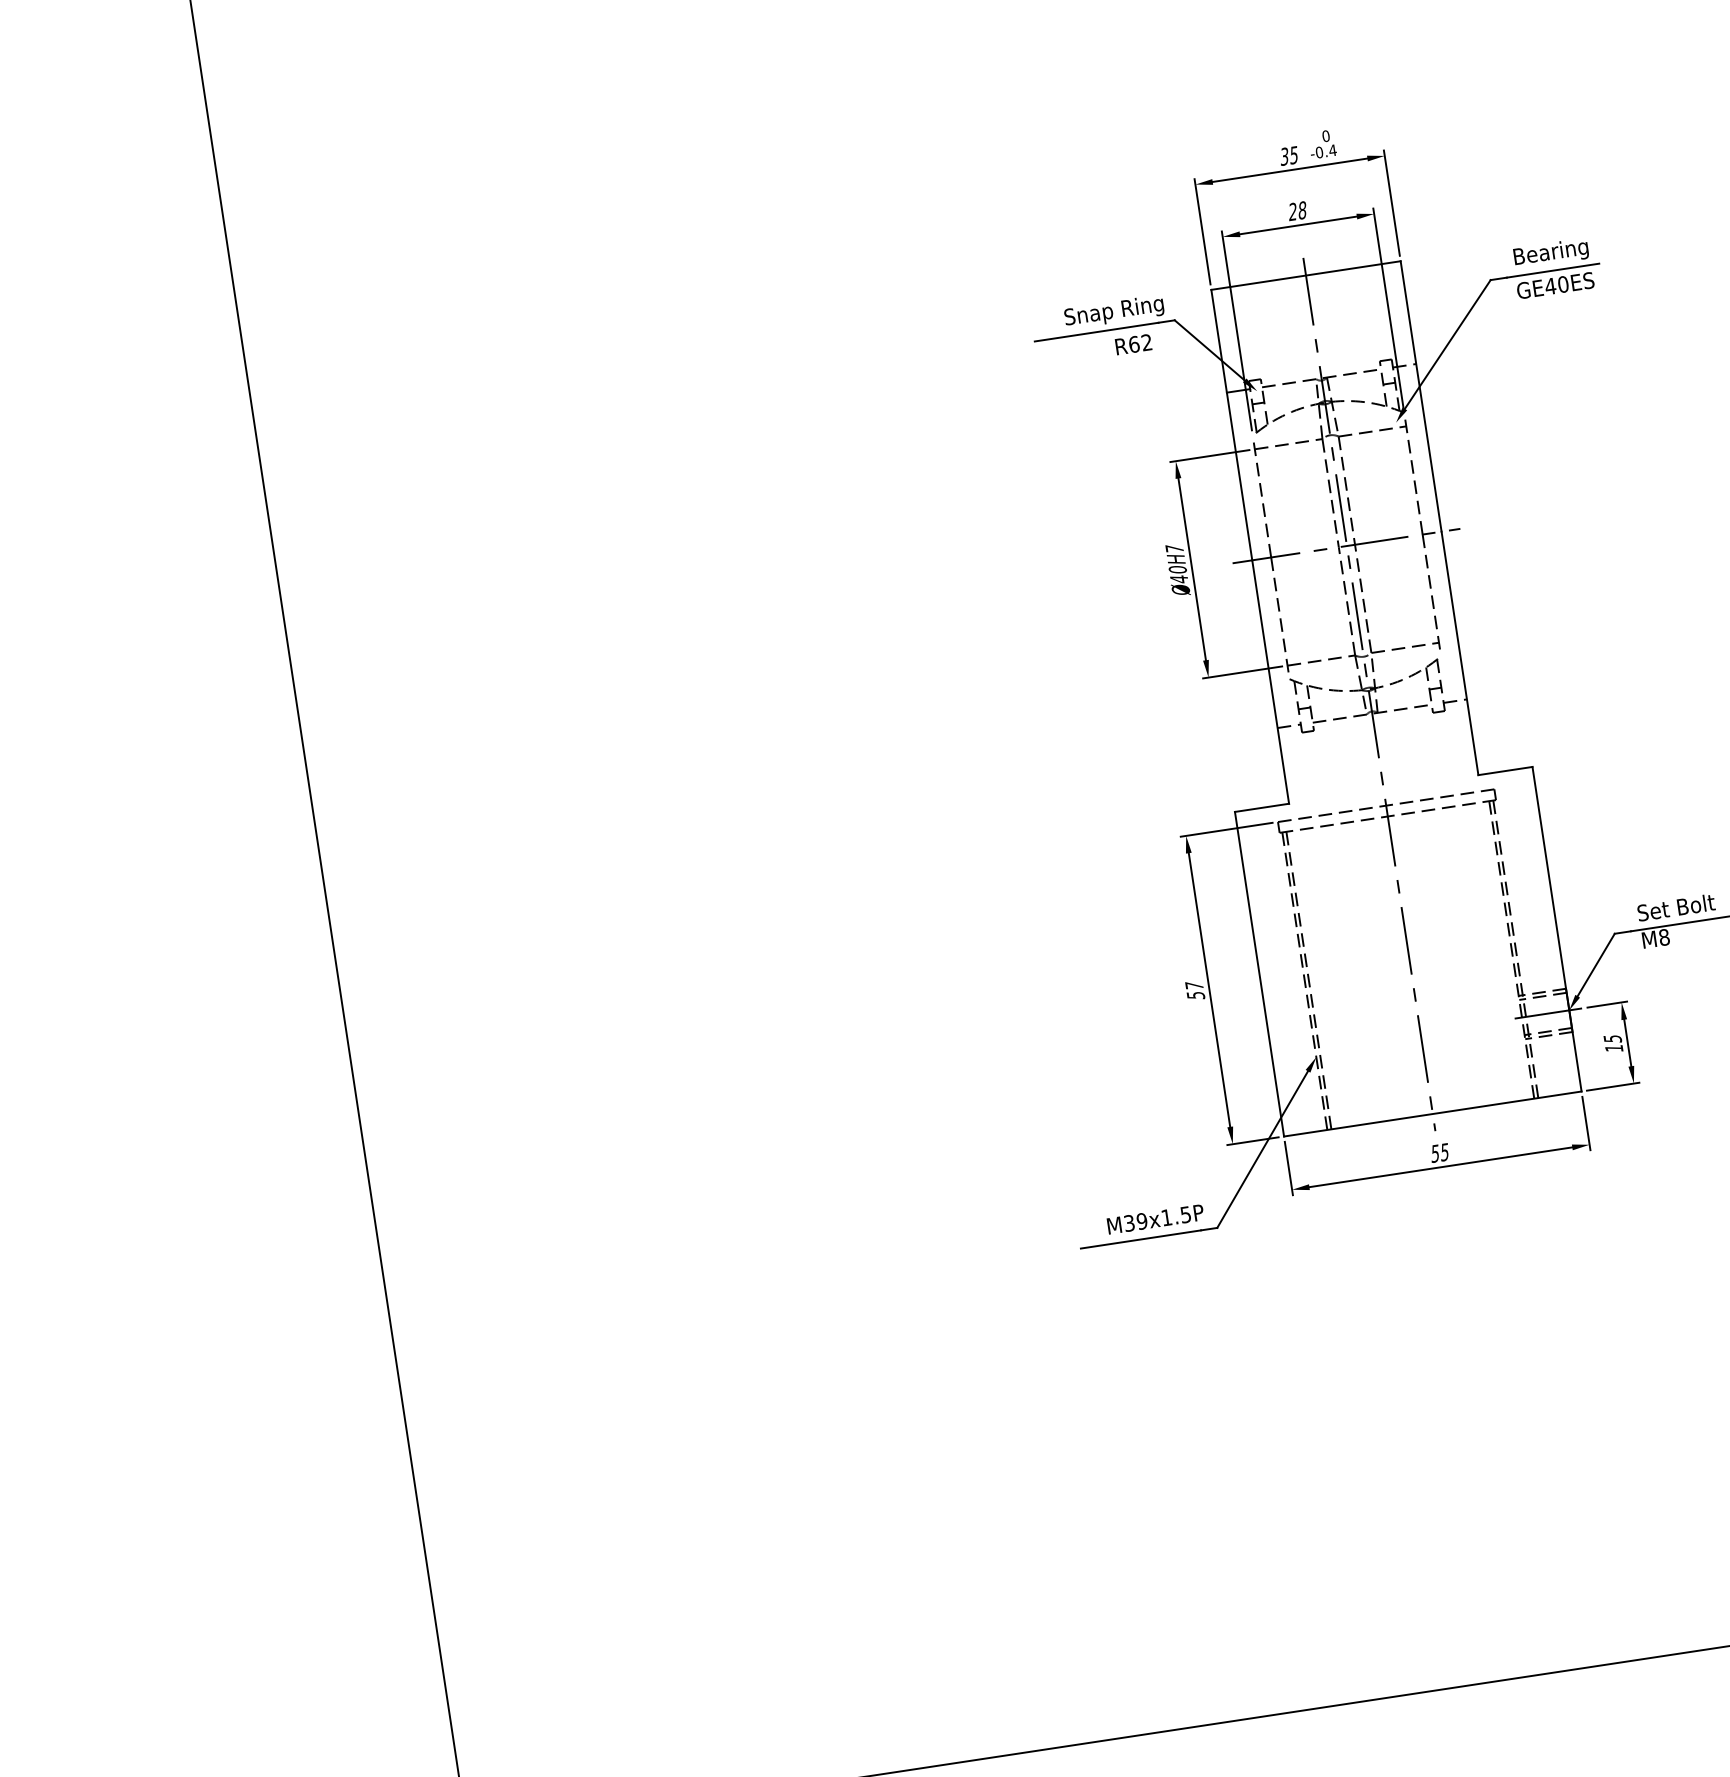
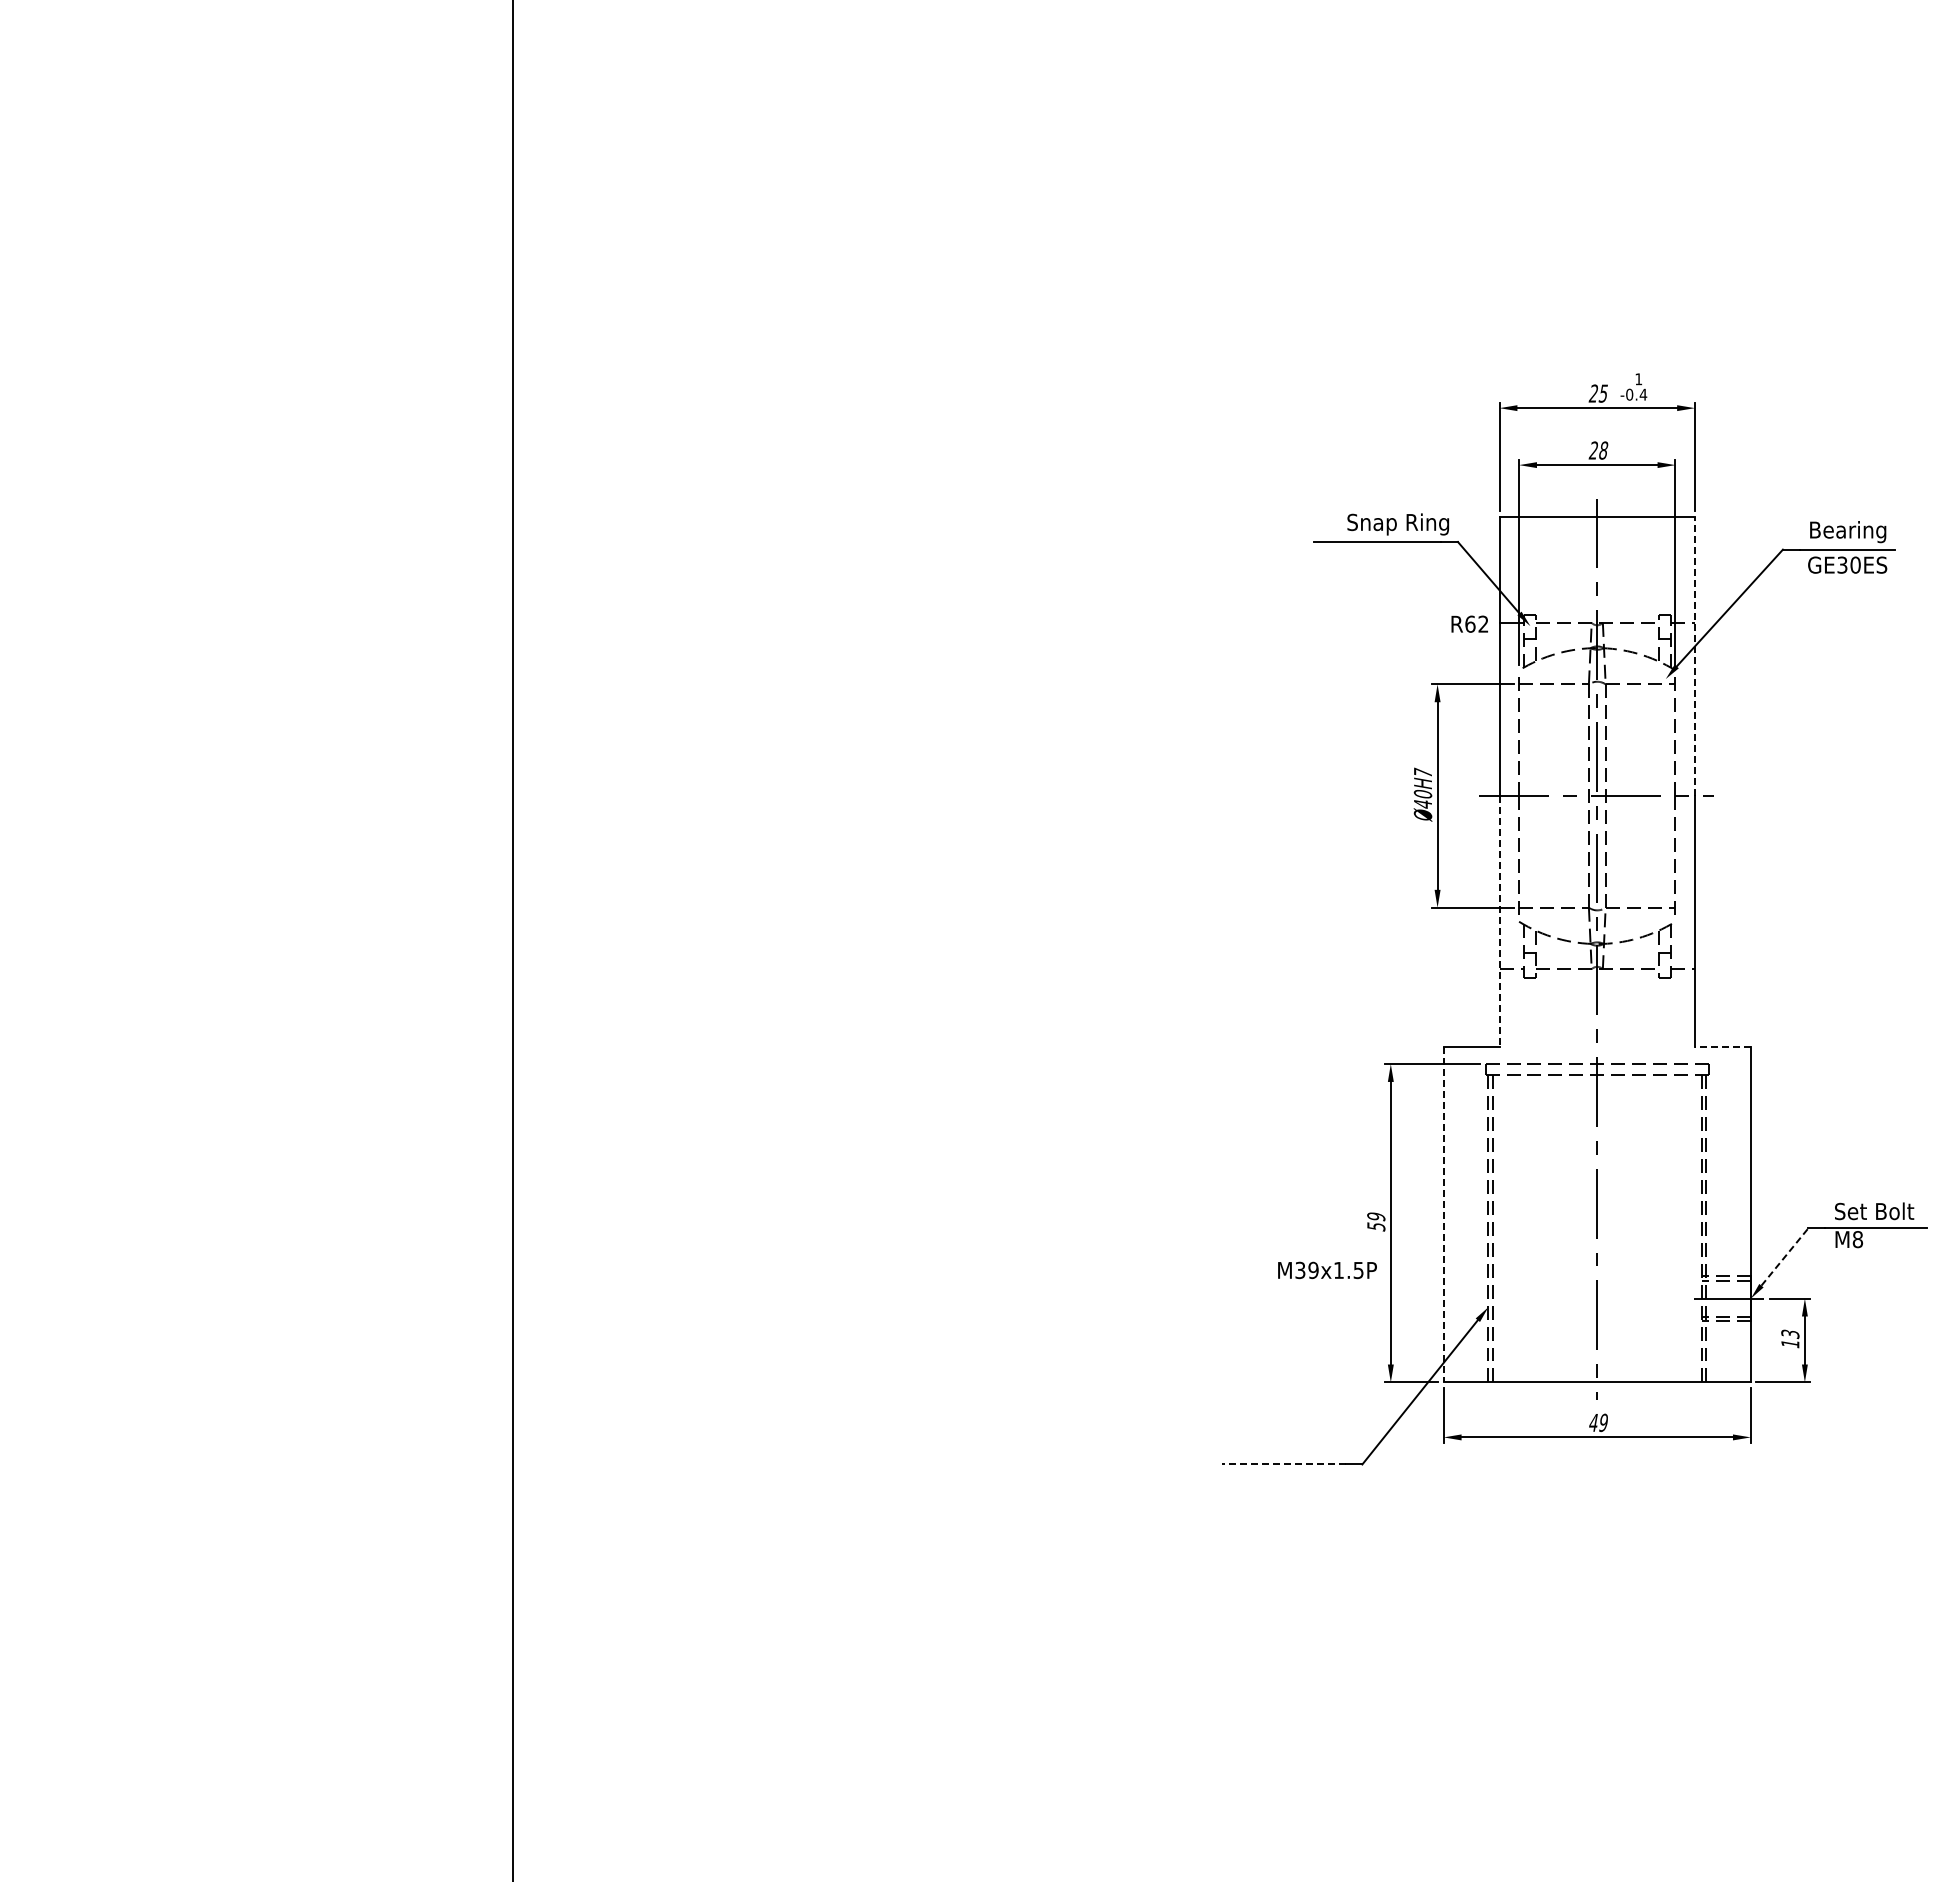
text: (1325, 136) -> (1638, 379), 0 -> 1
text: (1284, 156) -> (1593, 393), 35 -> 25
text: (1550, 285) -> (1842, 564), GE40ES -> GE30ES
text: (1133, 343) -> (1469, 623), moved
line: (1421, 396) -> (1695, 656), solid -> dashed
line: (1270, 681) -> (1499, 921), solid -> dashed
line: (1505, 771) -> (1722, 1047), solid -> dashed
line: (1596, 964) -> (1785, 1256), solid -> dashed
line: (1259, 973) -> (1443, 1214), solid -> dashed
text: (1194, 985) -> (1376, 1216), 57 -> 59
text: (1611, 1038) -> (1789, 1333), 15 -> 13
text: (1438, 1152) -> (1597, 1422), 55 -> 49
text: (1155, 1219) -> (1327, 1270), moved
line: (1140, 1239) -> (1283, 1464), solid -> dashed

